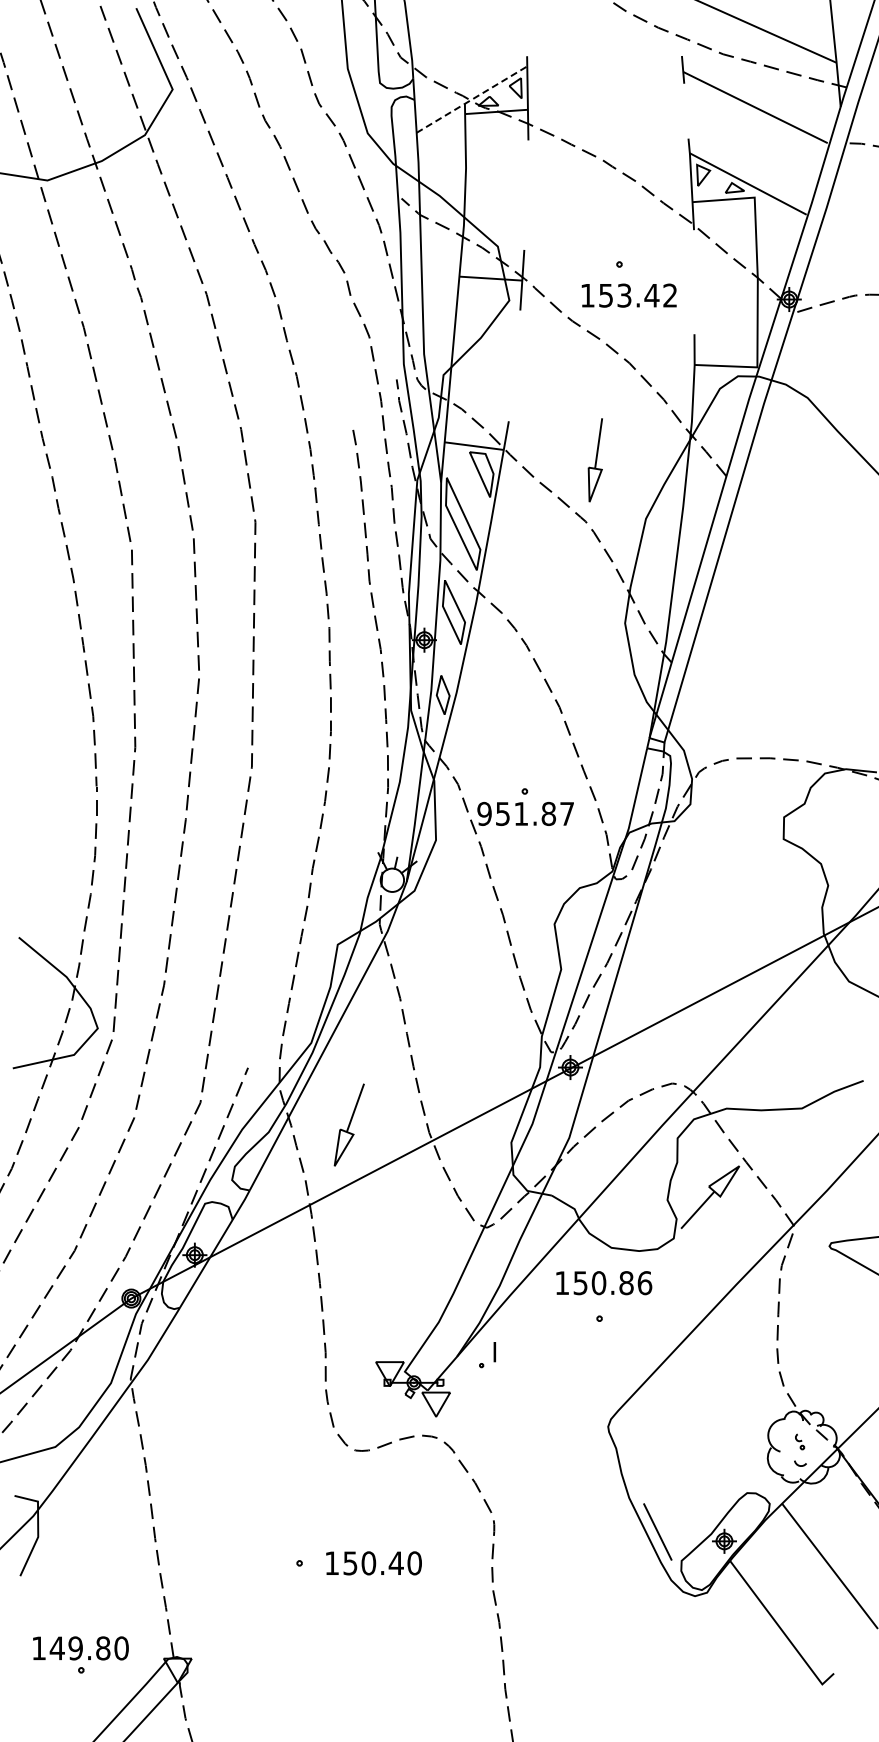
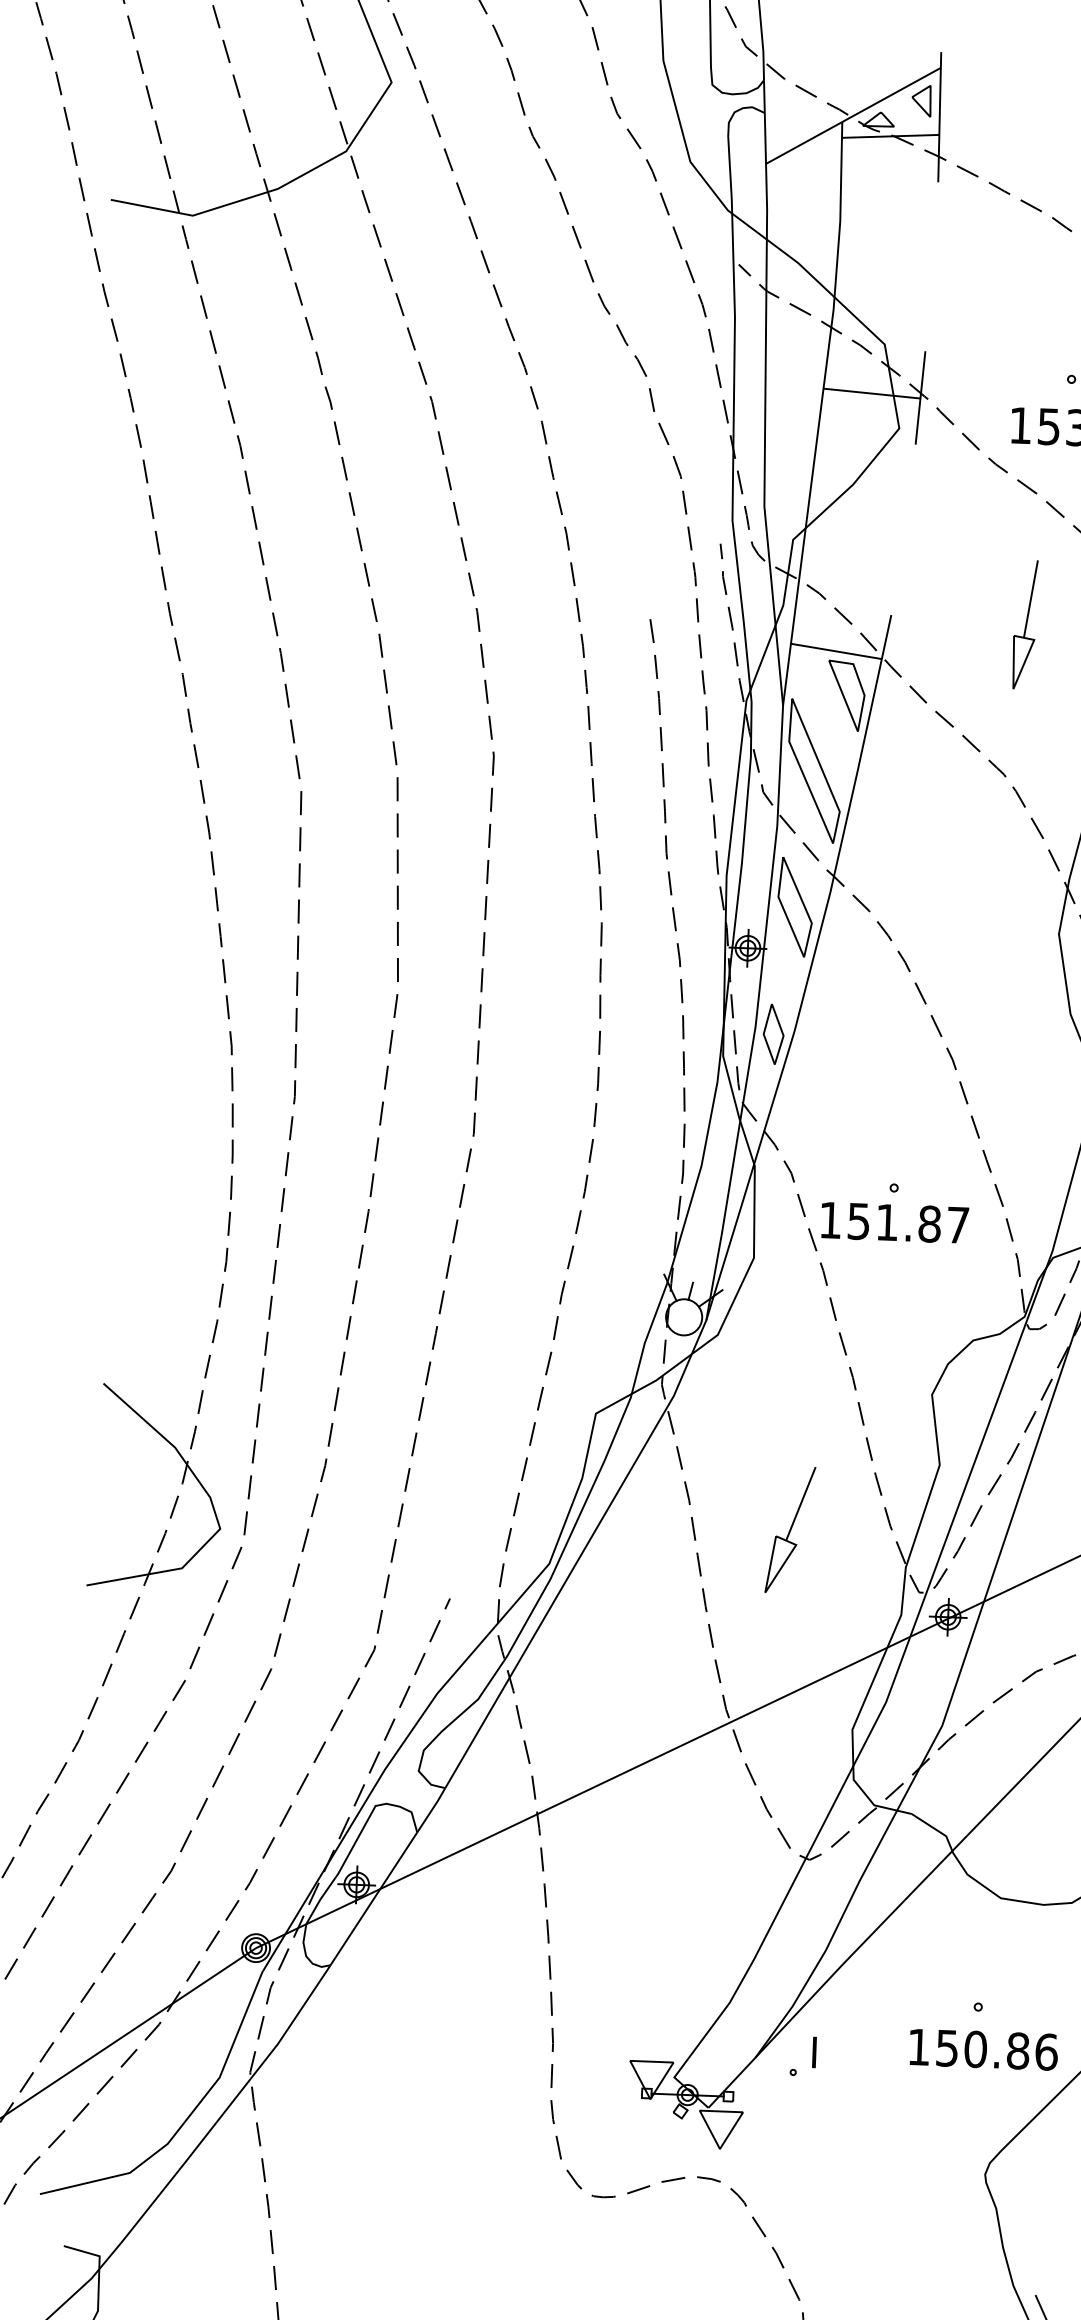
line: (471, 99) -> (852, 115), dashed -> solid
part: (594, 460) -> (1023, 625), moved
text: (484, 813) -> (830, 1219), 951.87 -> 151.87
part: (348, 1124) -> (789, 1529), moved
text: (604, 1283) -> (984, 2050), moved

